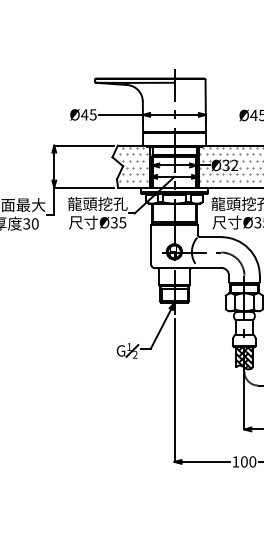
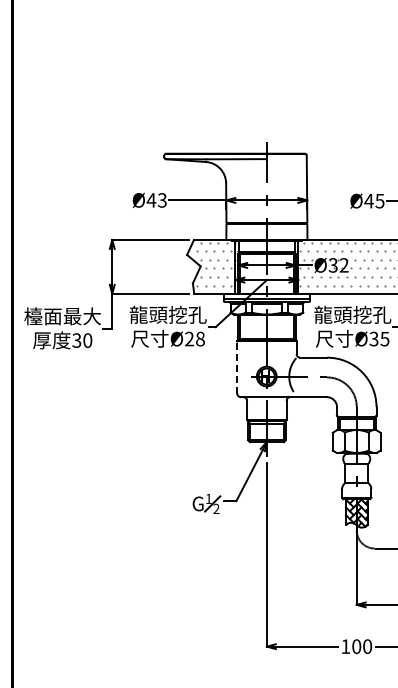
text: (93, 114) -> (162, 200), 45 -> 43
text: (118, 222) -> (194, 338), 35 -> 28
line: (151, 244) -> (237, 367), solid -> dashed

